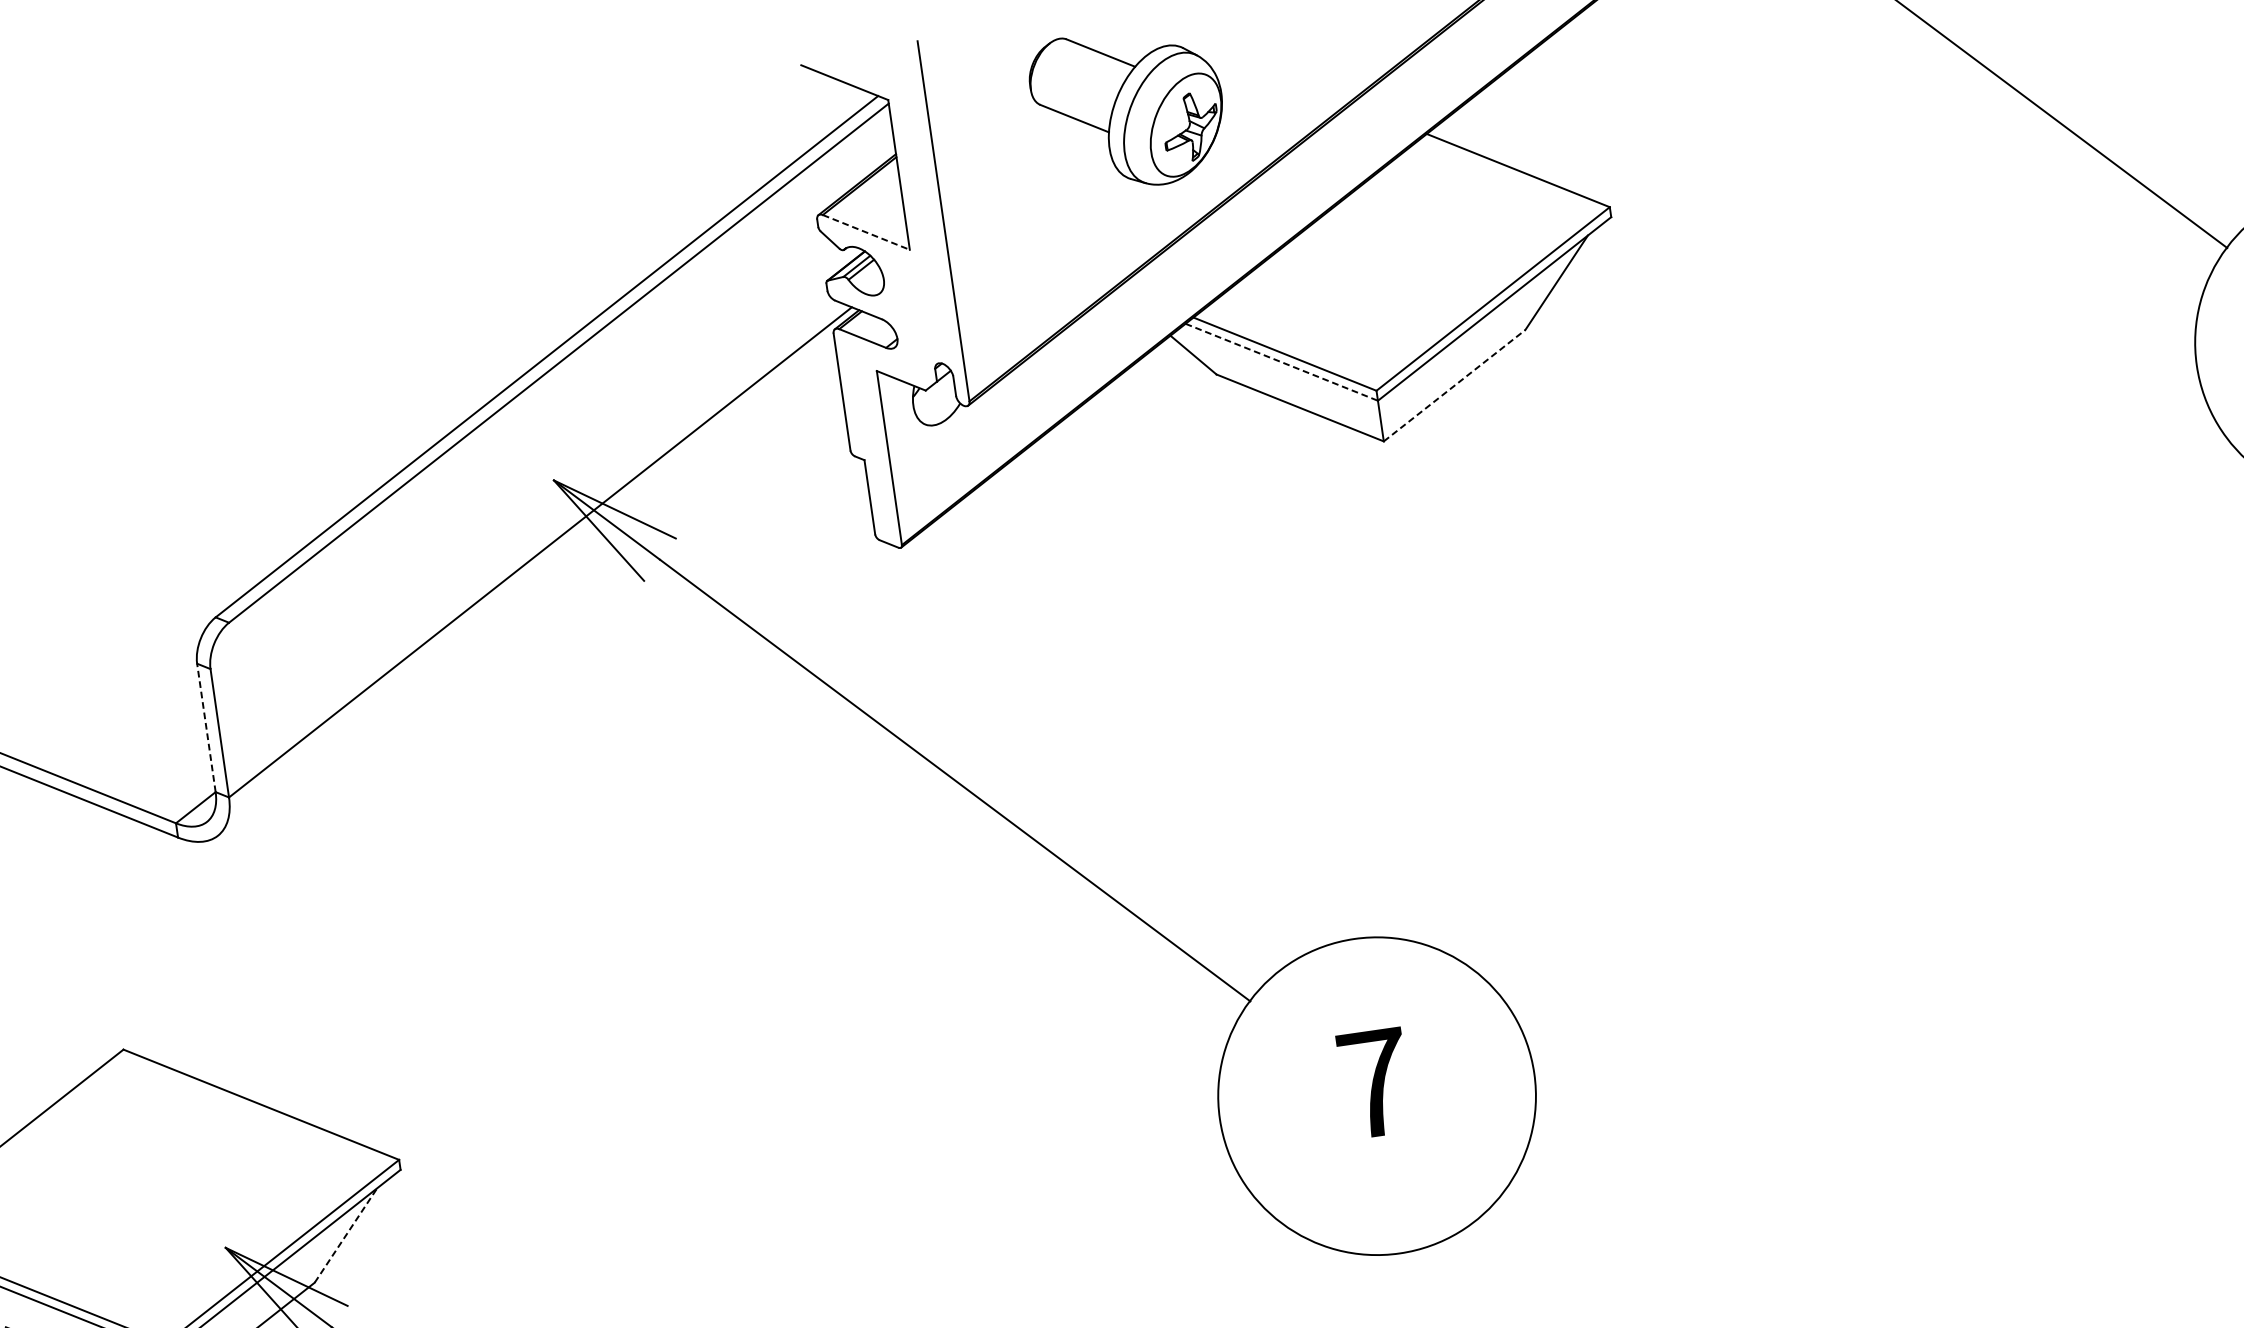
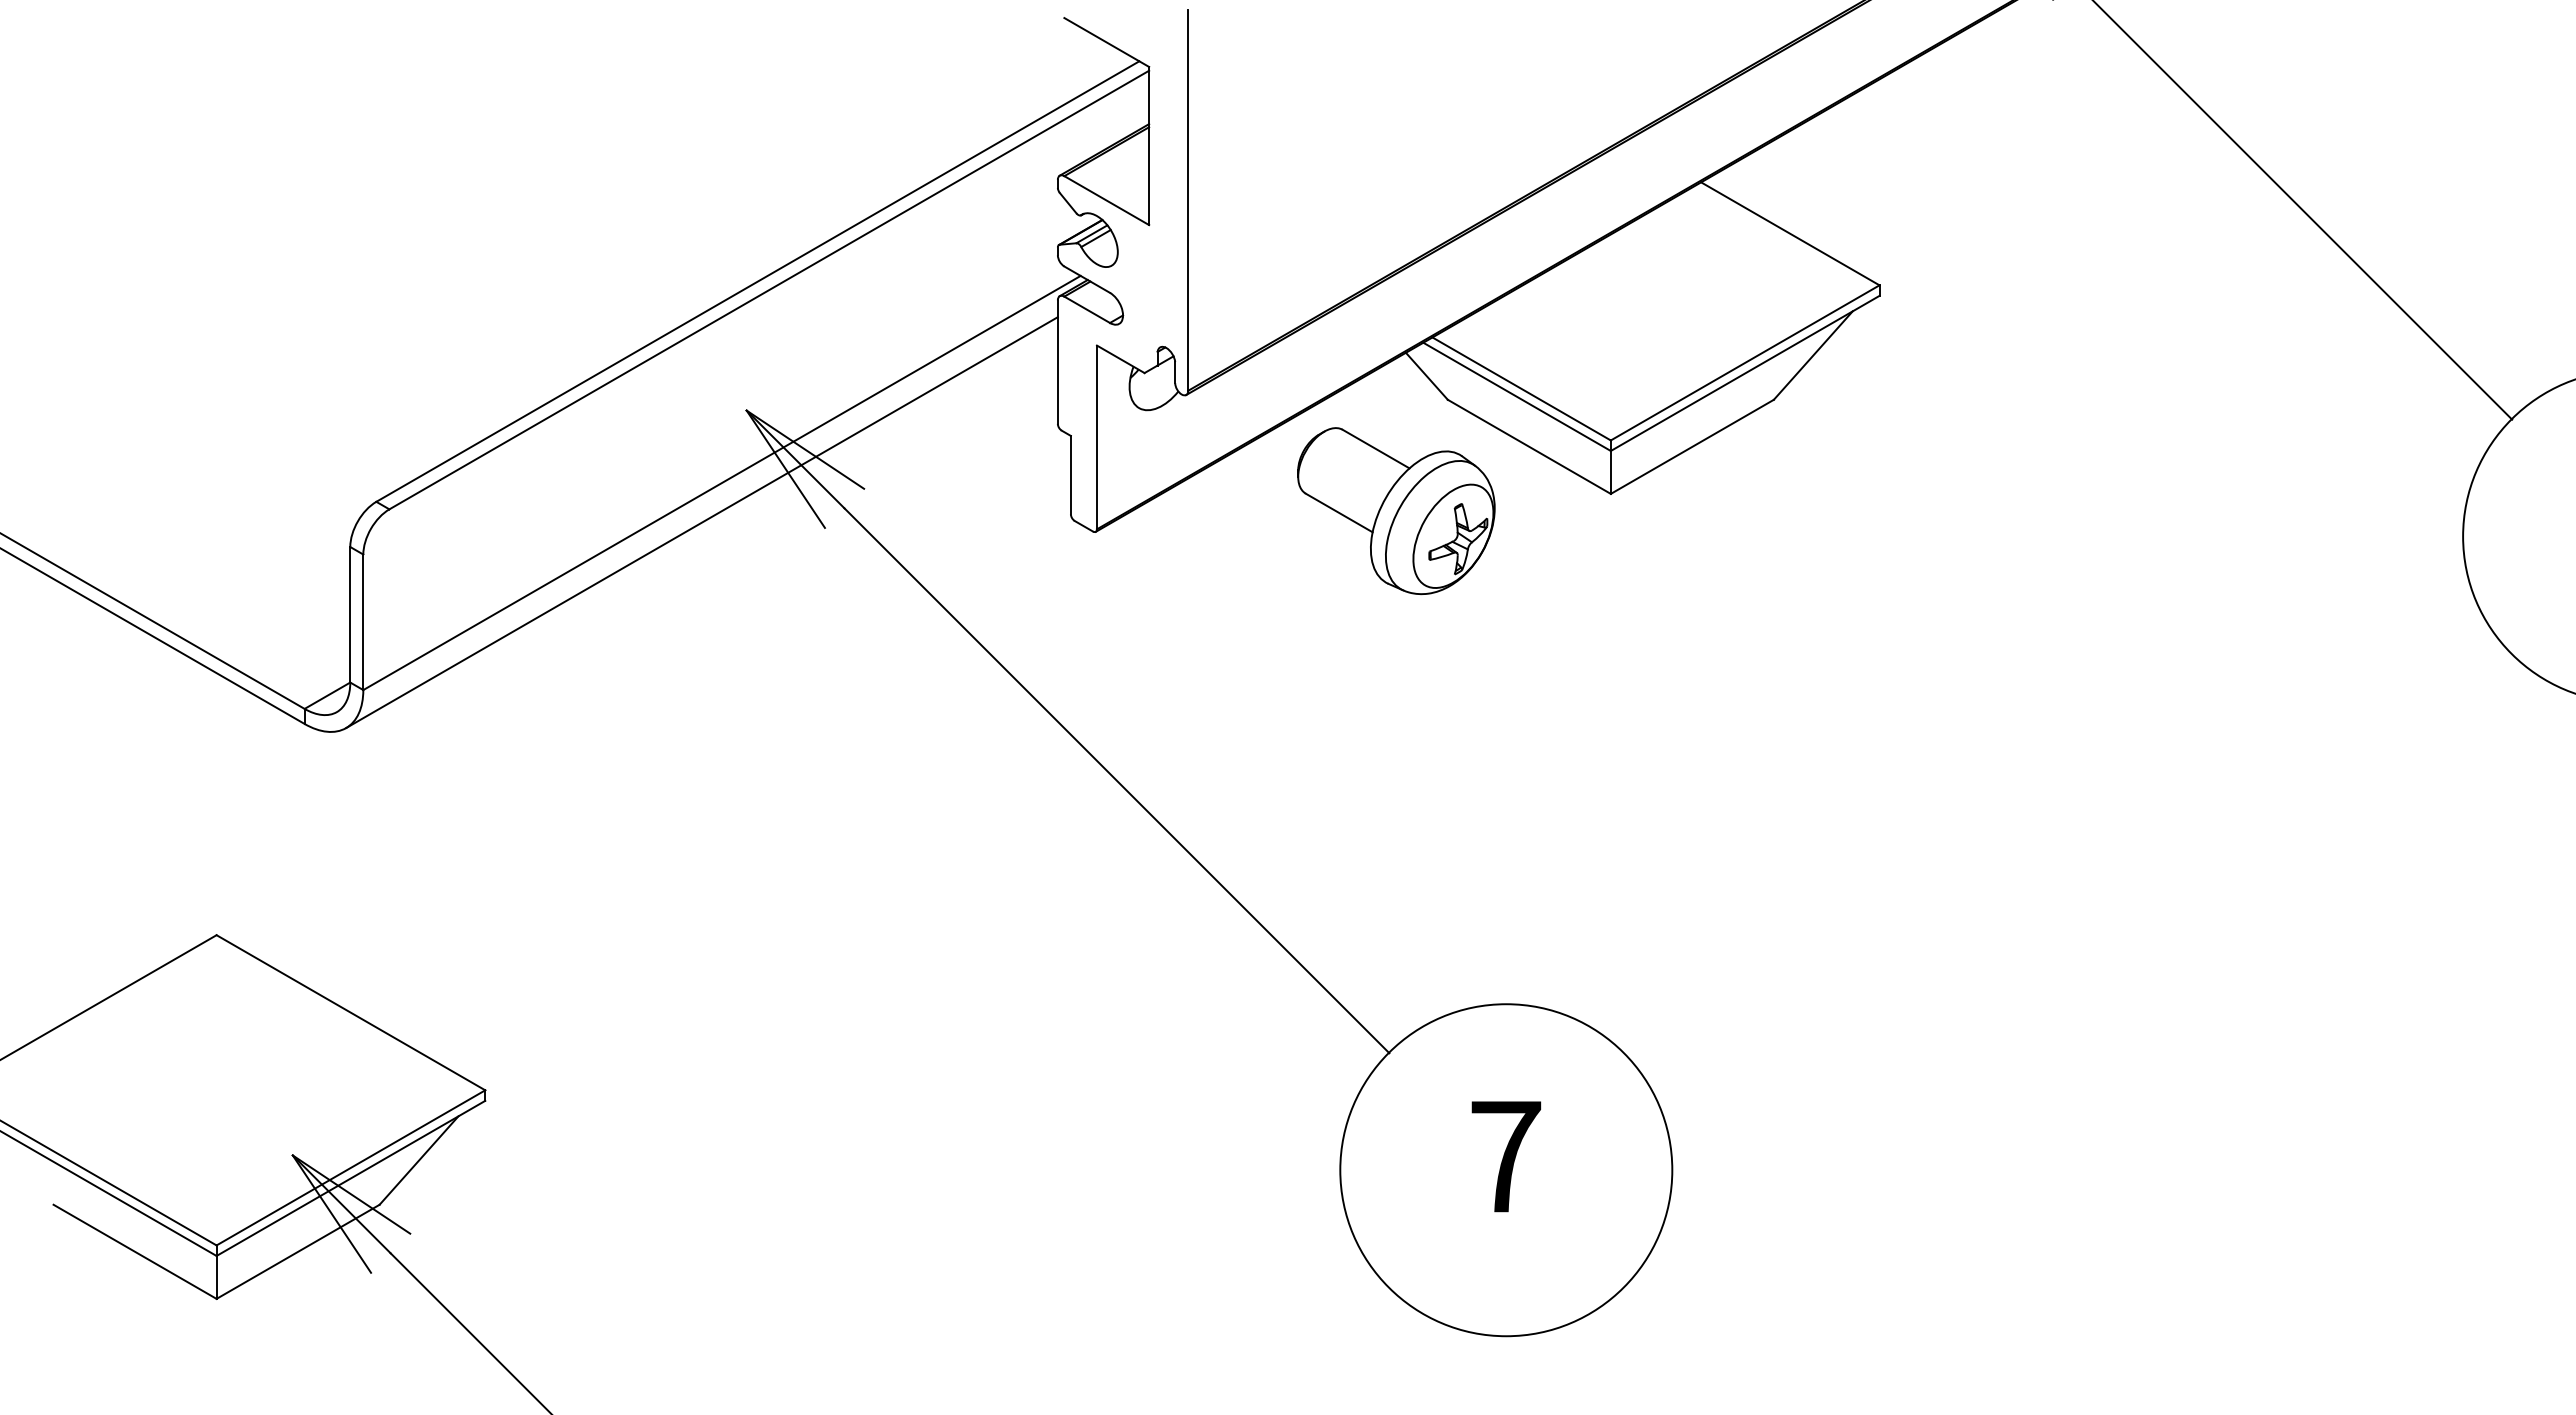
part: (1128, 108) -> (1396, 510), moved
line: (866, 232) -> (1106, 200), dashed -> solid
line: (1282, 362) -> (1517, 397), dashed -> solid
line: (1454, 385) -> (1692, 446), dashed -> solid
line: (526, 592) -> (701, 522), added
line: (206, 727) -> (350, 614), dashed -> solid
line: (346, 1235) -> (419, 1160), dashed -> solid

